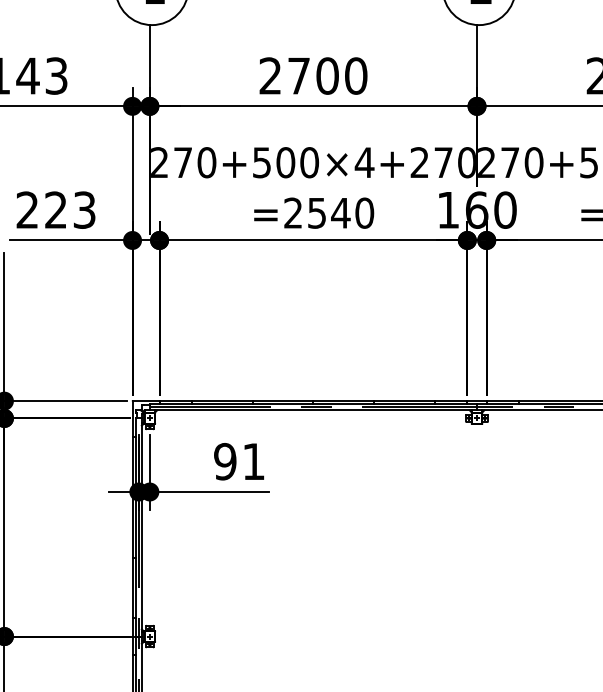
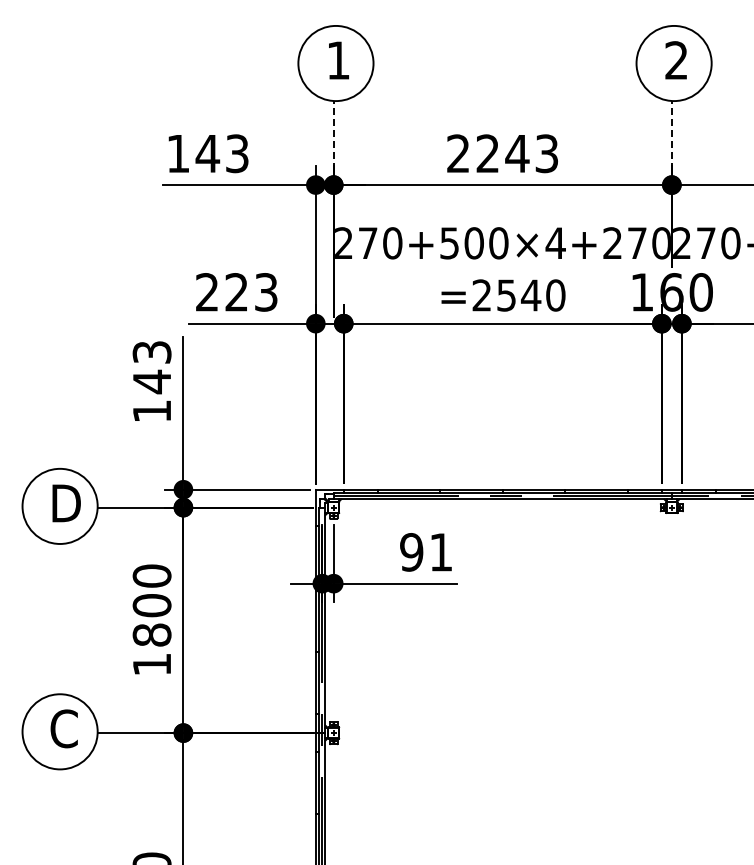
line: (149, 58) -> (333, 135), solid -> dashed
line: (476, 58) -> (671, 135), solid -> dashed
text: (327, 75) -> (517, 153), 2700 -> 2243

